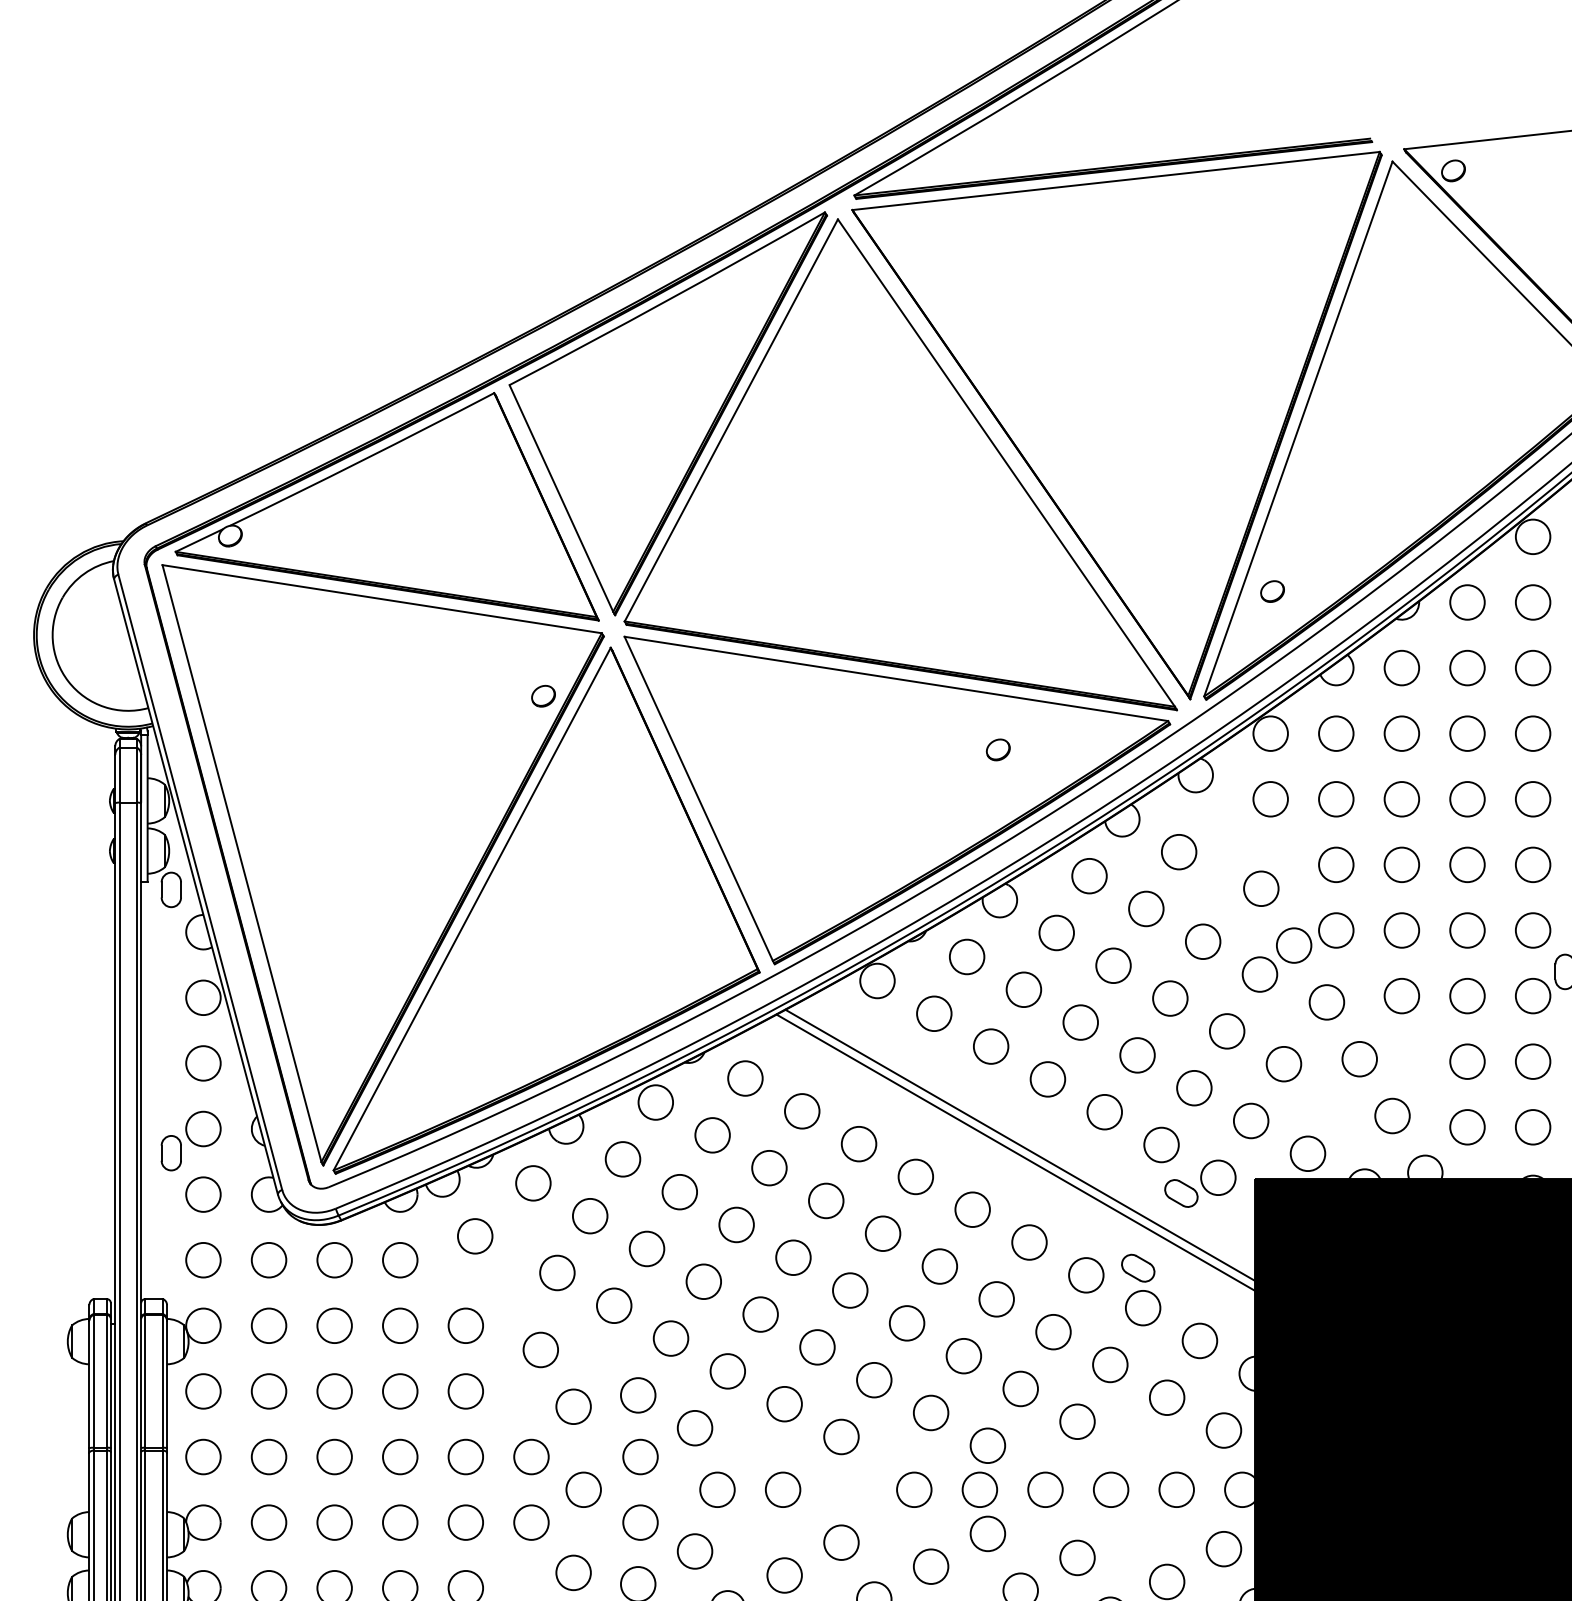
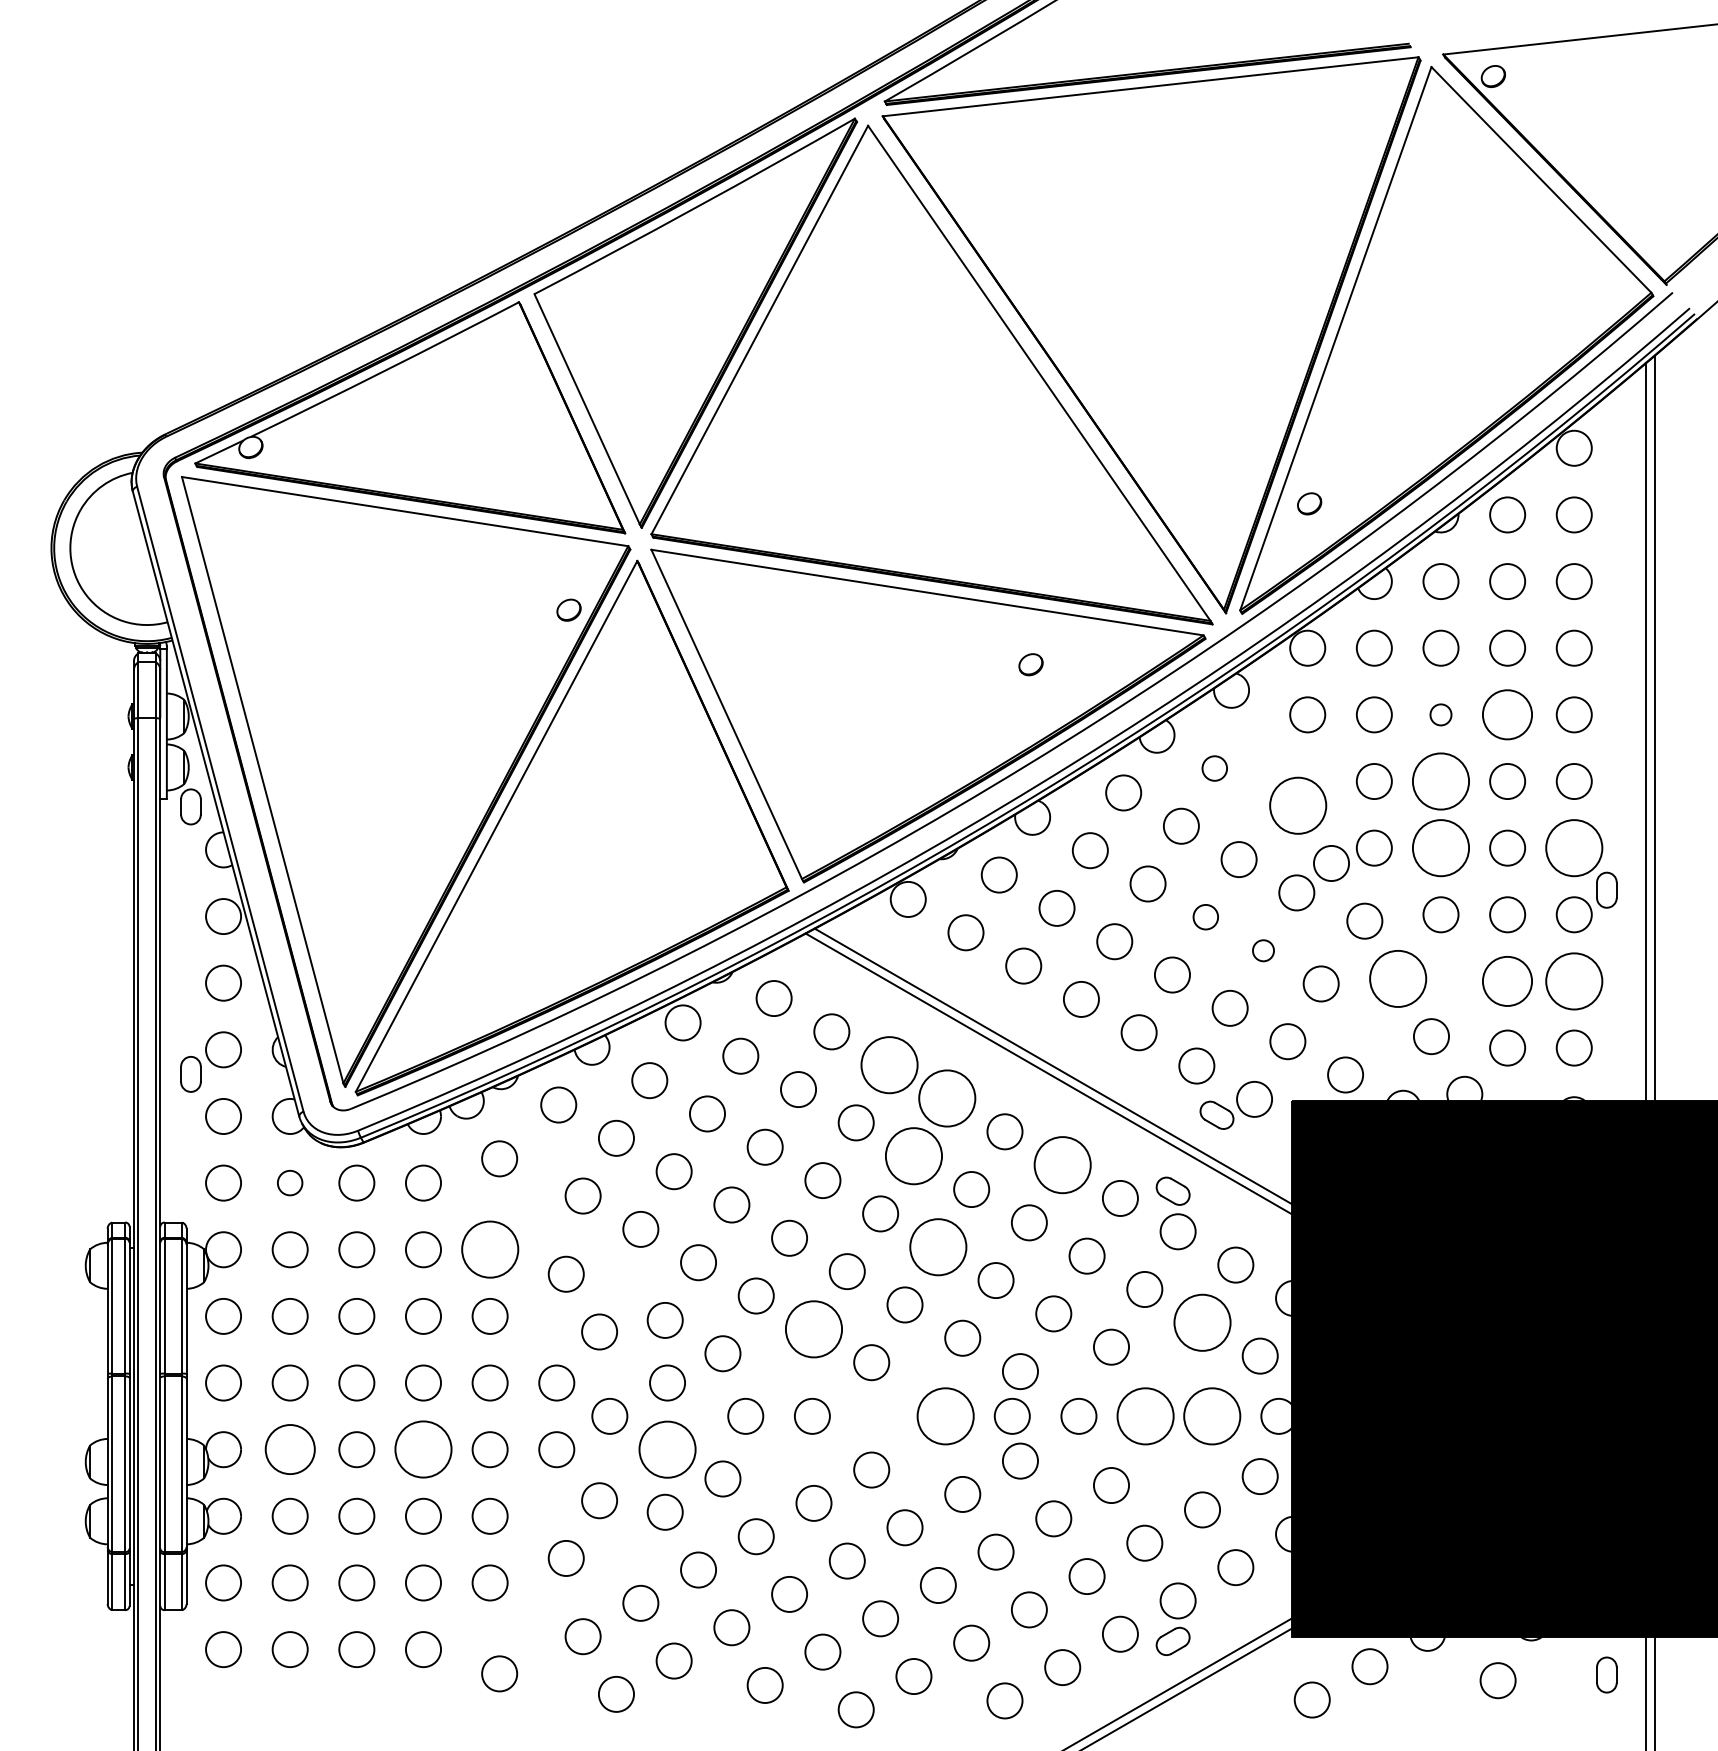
circle: (1401, 798) -> (1440, 714), size x0.6
circle: (1467, 798) -> (1507, 714), size x1.4
circle: (1178, 852) -> (1214, 768), size x0.7
circle: (1401, 864) -> (1440, 781), size x1.6
circle: (1260, 888) -> (1297, 805), size x1.6
circle: (1401, 929) -> (1440, 847), size x1.6
circle: (1532, 929) -> (1573, 847), size x1.6
circle: (1170, 997) -> (1205, 916), size x0.7
circle: (1227, 1031) -> (1263, 950), size x0.6
circle: (1359, 1058) -> (1397, 978), size x1.6
circle: (1532, 1060) -> (1573, 980), size x1.6
circle: (1467, 1061) -> (1507, 981), size x1.4
circle: (859, 1143) -> (889, 1064), size x1.6
circle: (915, 1176) -> (946, 1098), size x1.6
circle: (882, 1233) -> (913, 1155), size x1.6
circle: (1029, 1241) -> (1062, 1164), size x1.6
circle: (268, 1259) -> (289, 1182), size x0.7
circle: (906, 1322) -> (937, 1246), size x1.6
circle: (465, 1325) -> (489, 1249), size x1.6
circle: (1167, 1397) -> (1202, 1322), size x1.6
circle: (784, 1403) -> (813, 1328), size x1.6
circle: (914, 1488) -> (945, 1415), size x1.6
circle: (1111, 1488) -> (1145, 1415), size x1.6
circle: (1175, 1488) -> (1211, 1415), size x1.6
circle: (268, 1522) -> (289, 1449), size x1.4
circle: (400, 1522) -> (423, 1449), size x1.6
circle: (640, 1522) -> (667, 1449), size x1.6

